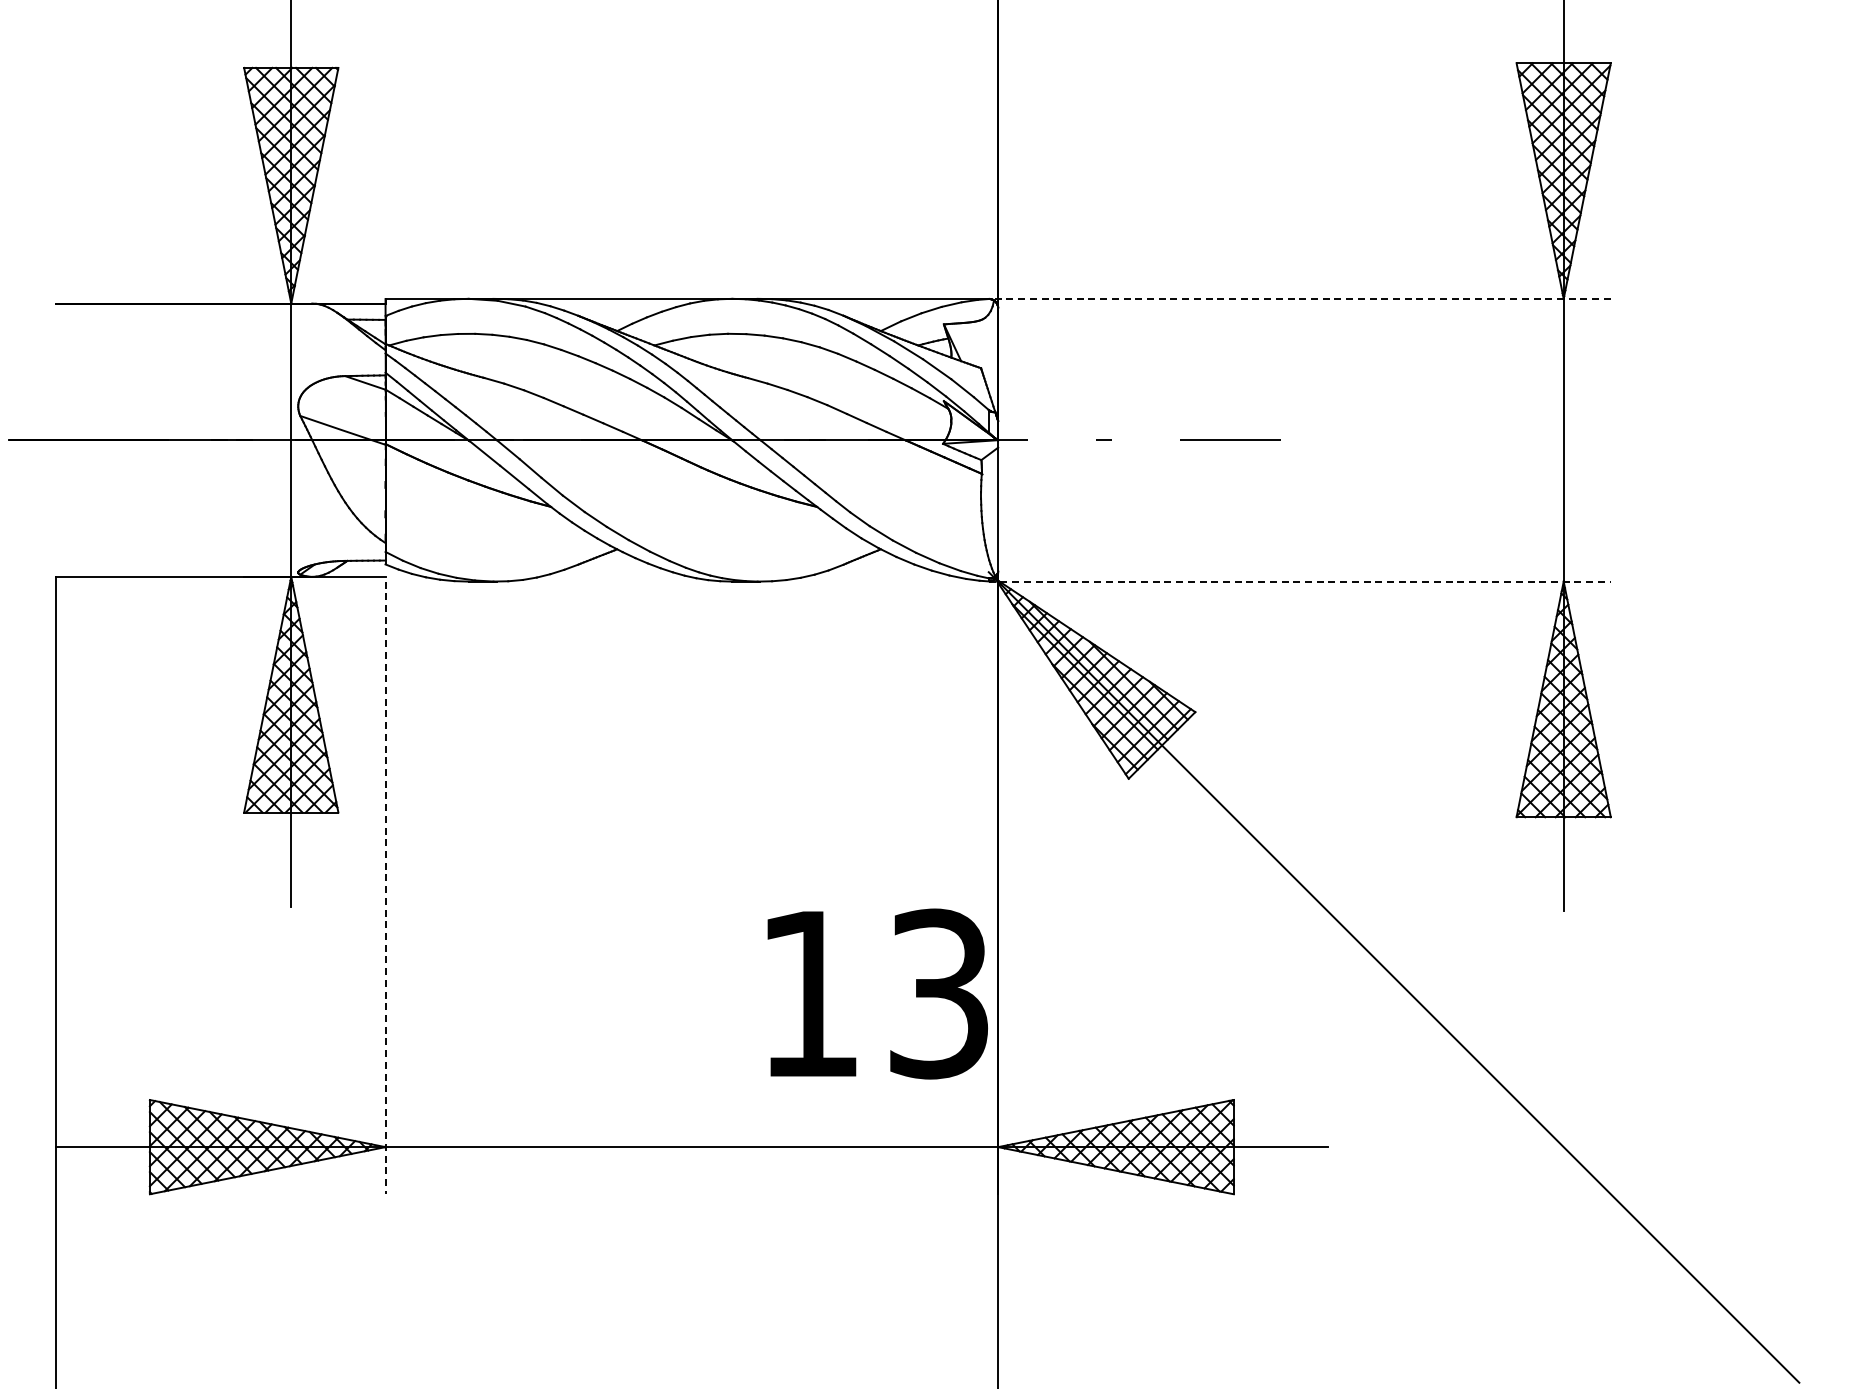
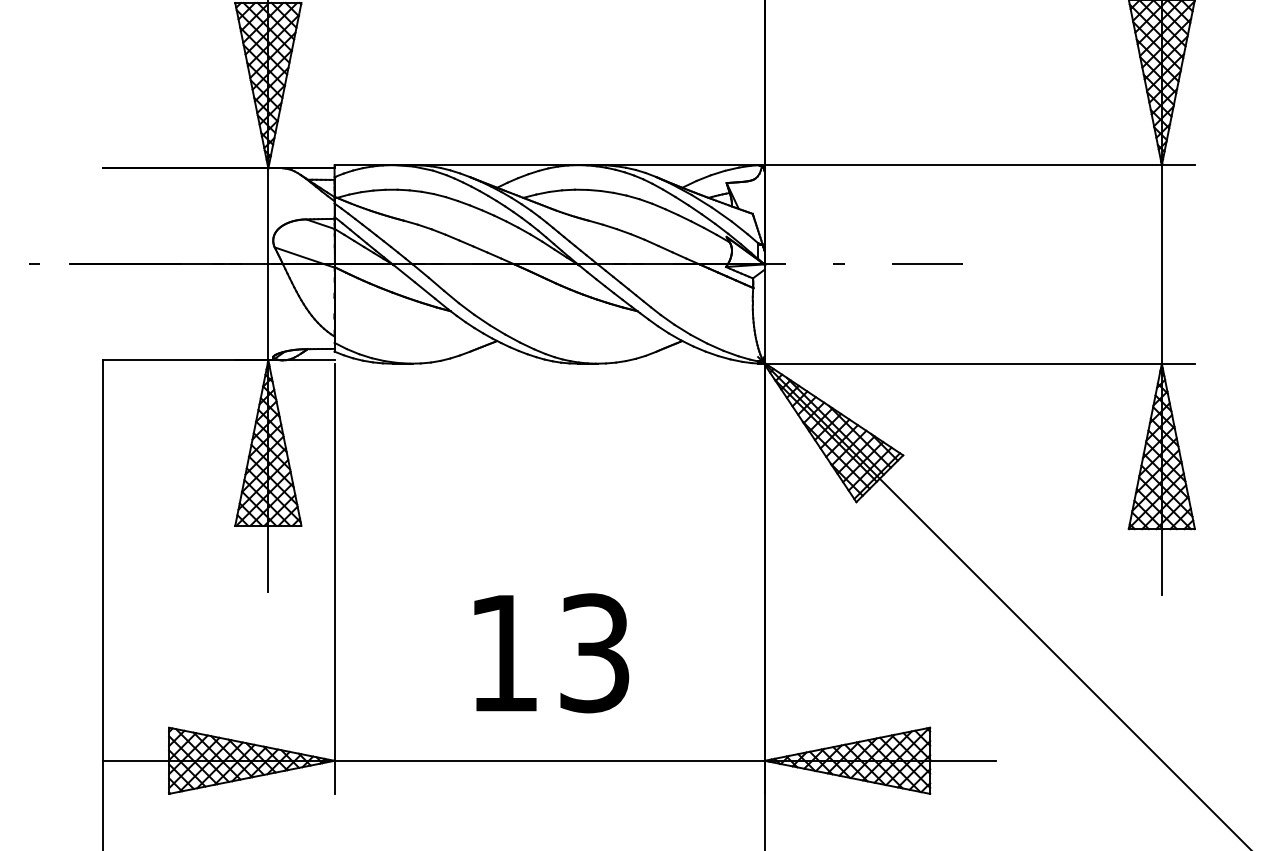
line: (1299, 298) -> (976, 164), dashed -> solid
line: (1300, 581) -> (977, 363), dashed -> solid
line: (385, 888) -> (334, 579), dashed -> solid
text: (877, 993) -> (551, 652), moved

